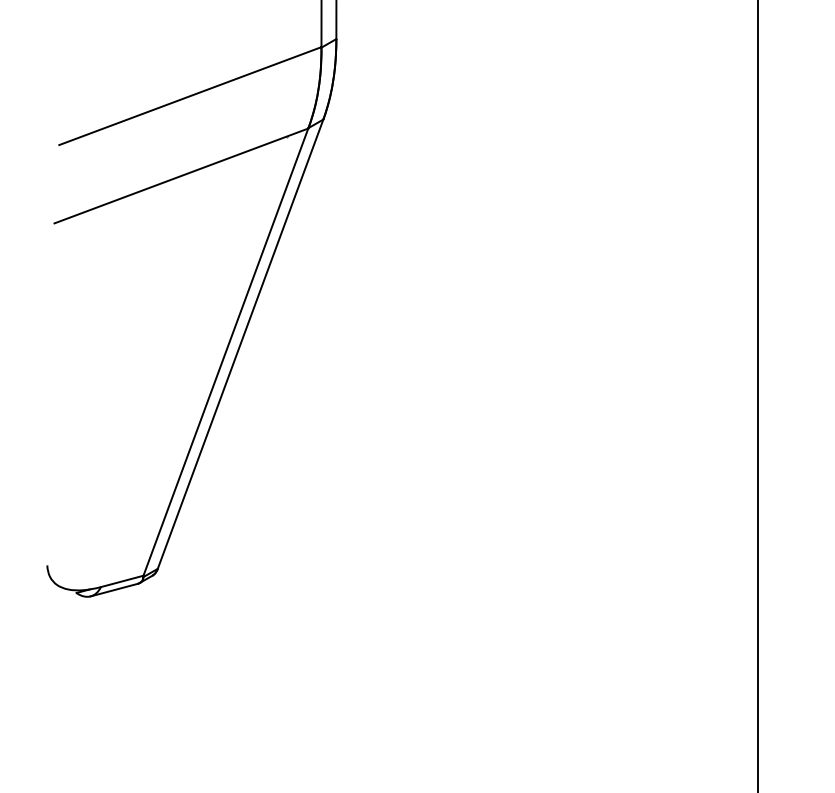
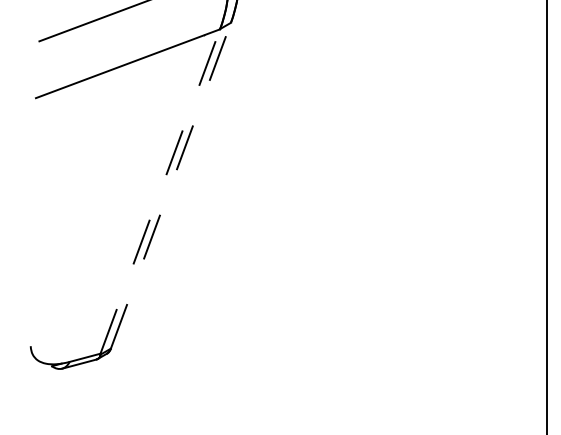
line: (240, 343) -> (170, 185), solid -> dashed
line: (226, 351) -> (160, 191), solid -> dashed

